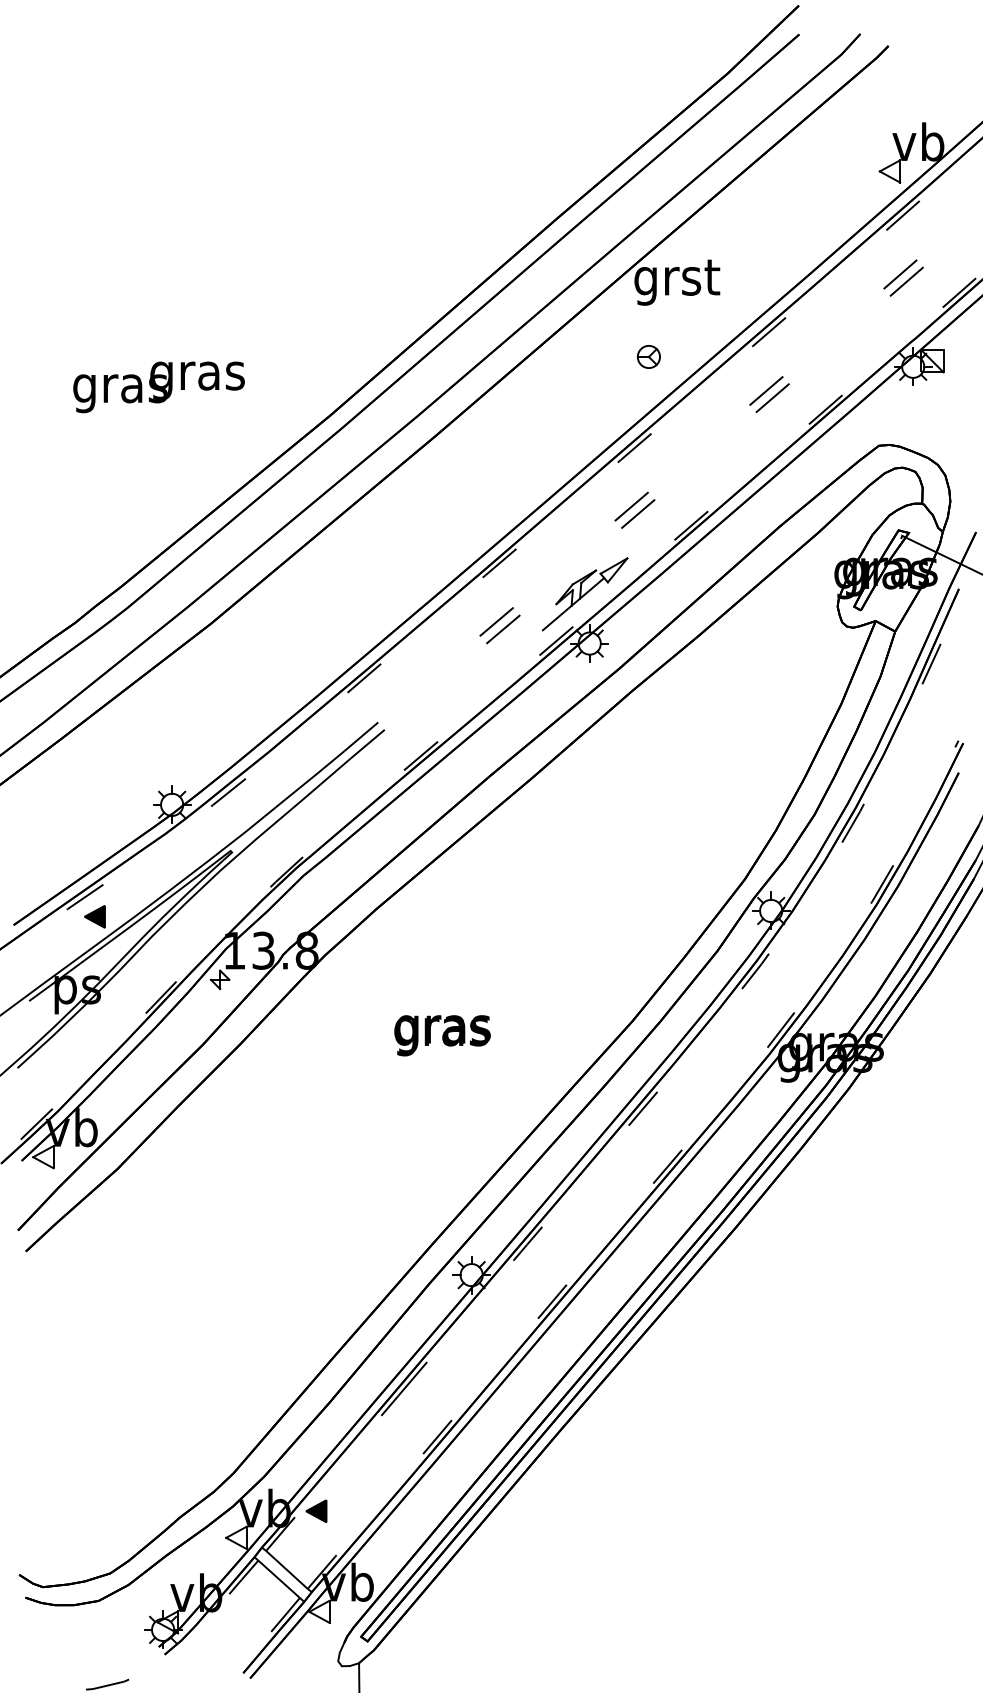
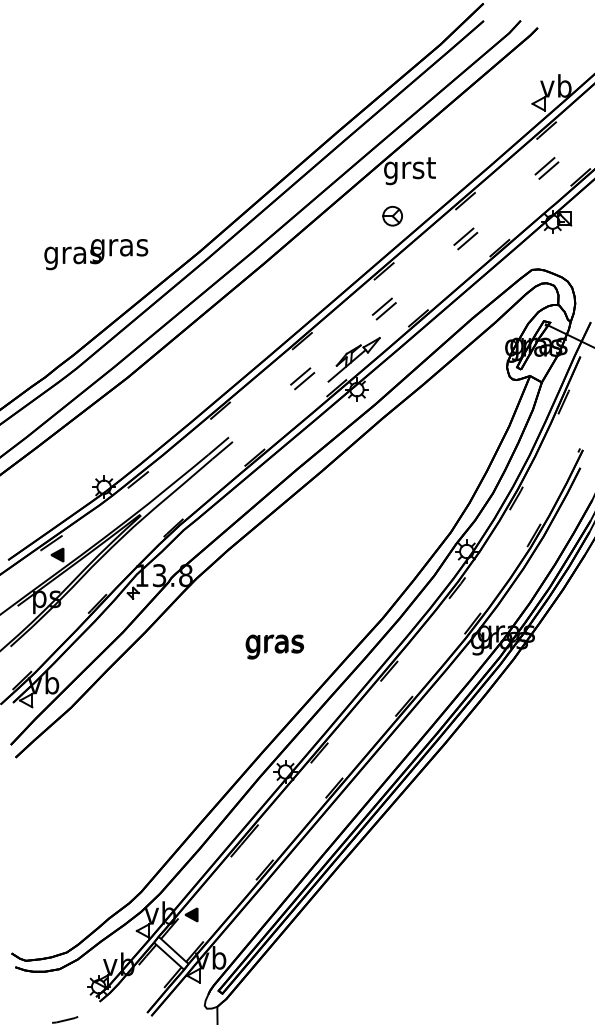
part: (648, 355) -> (392, 215), size x1.4
text: (159, 387) -> (96, 254), moved
text: (441, 1034) -> (274, 646), moved

